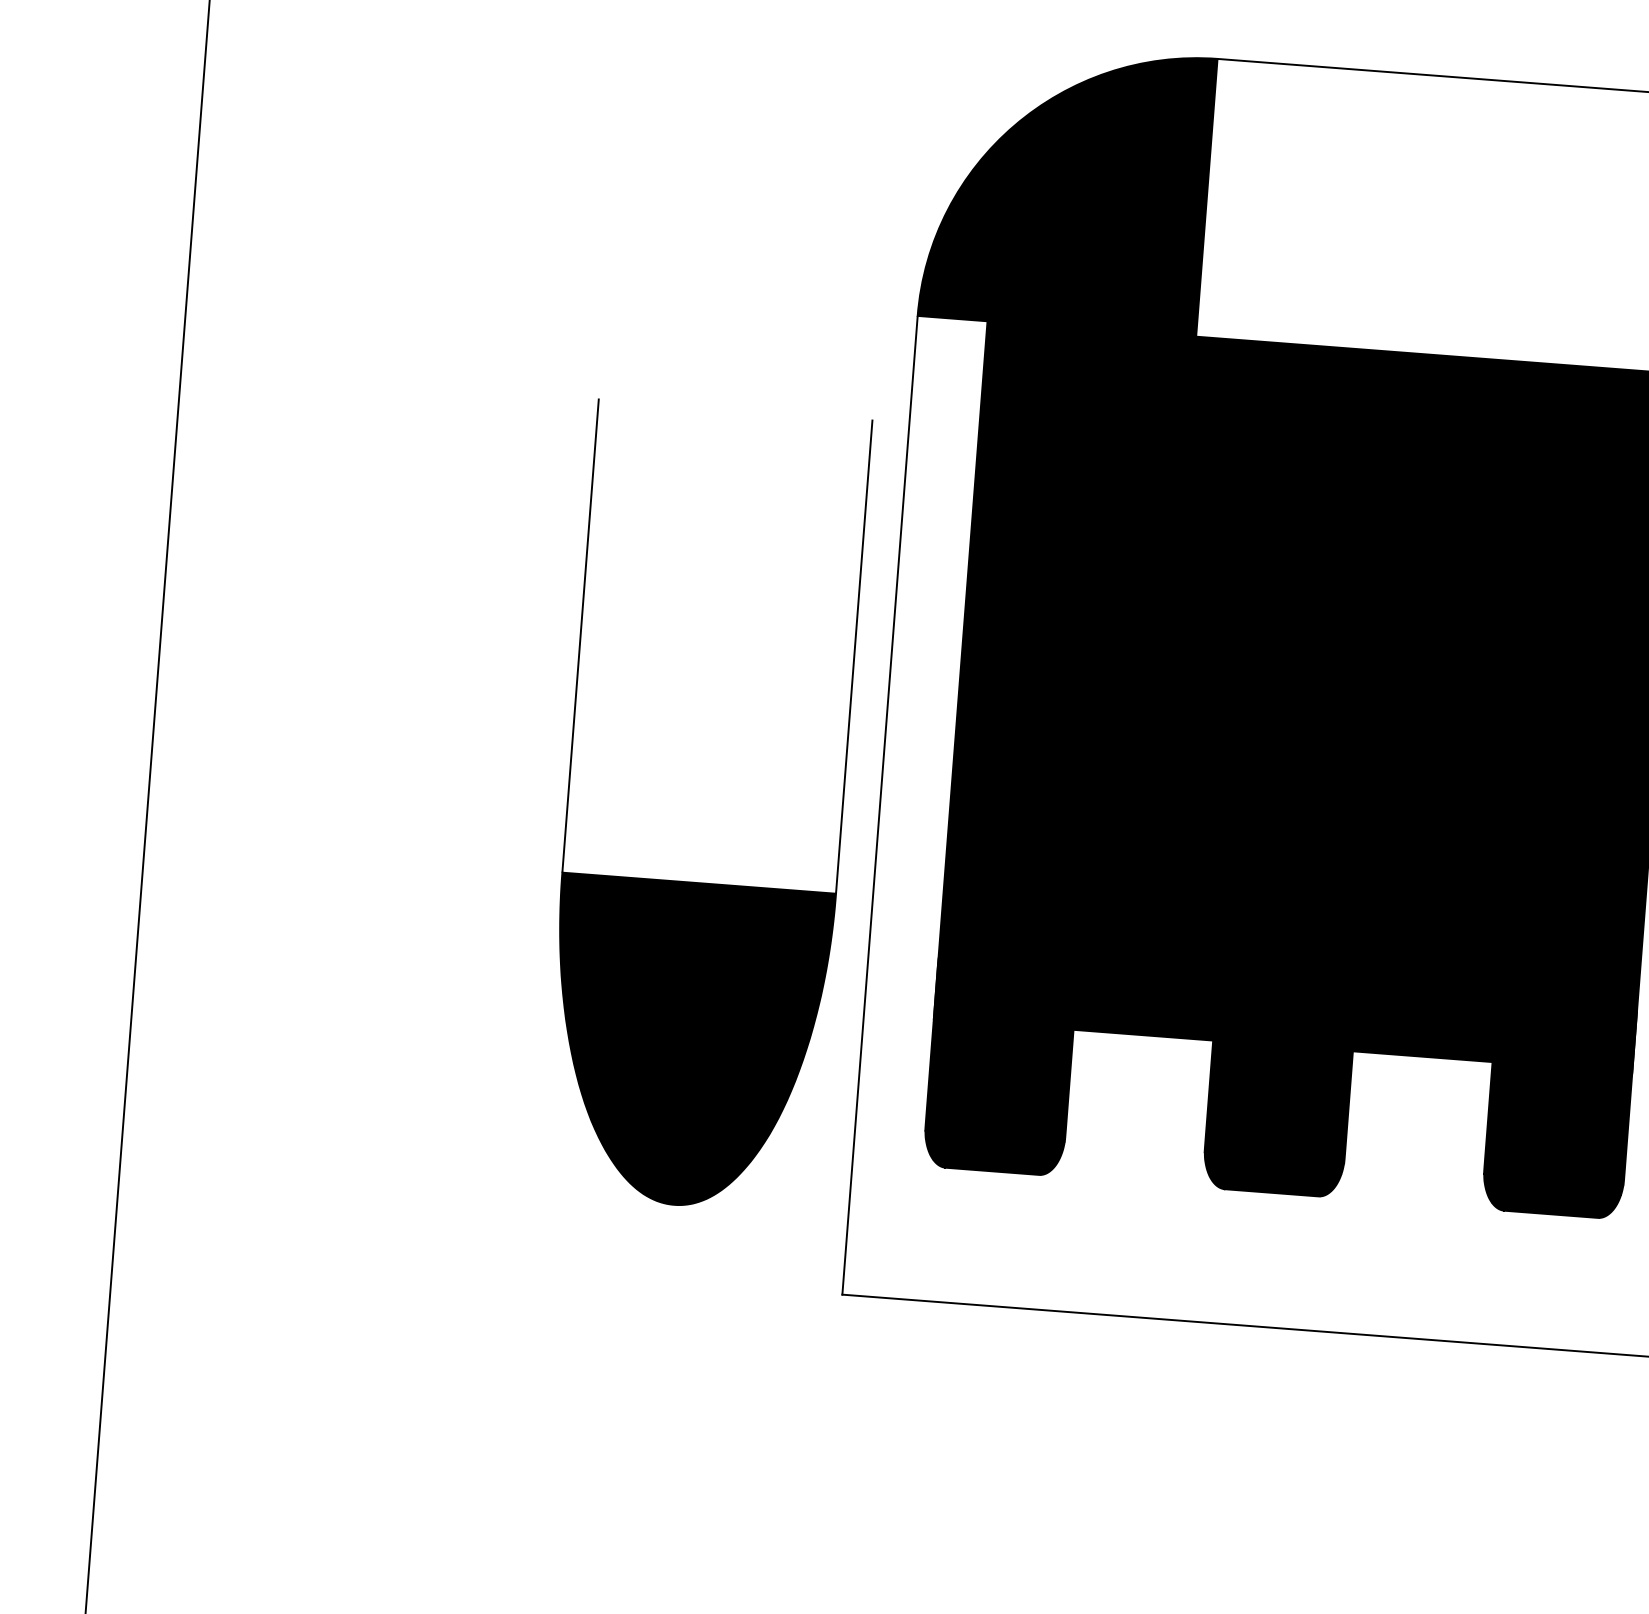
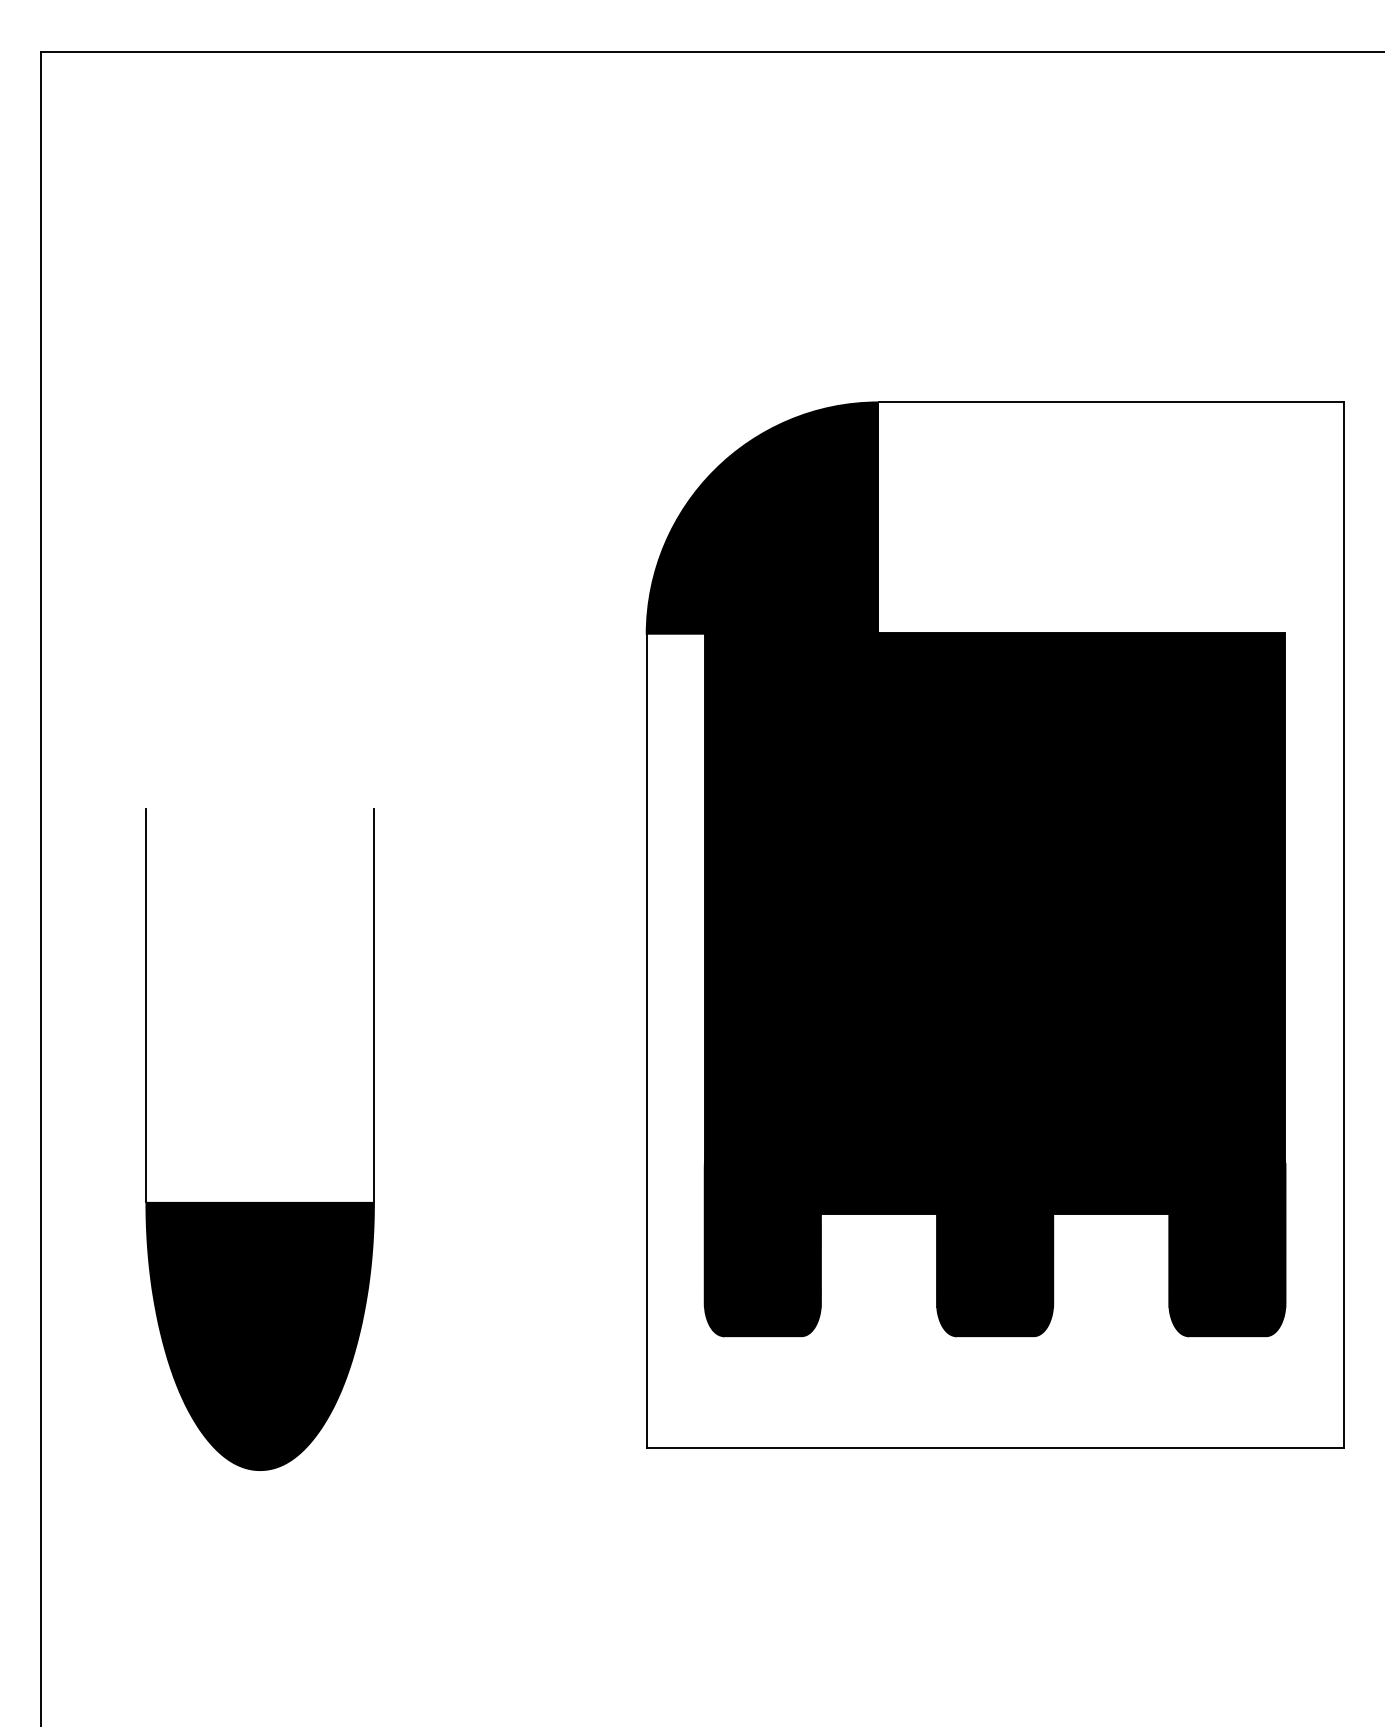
part: (698, 882) -> (259, 1202), moved

